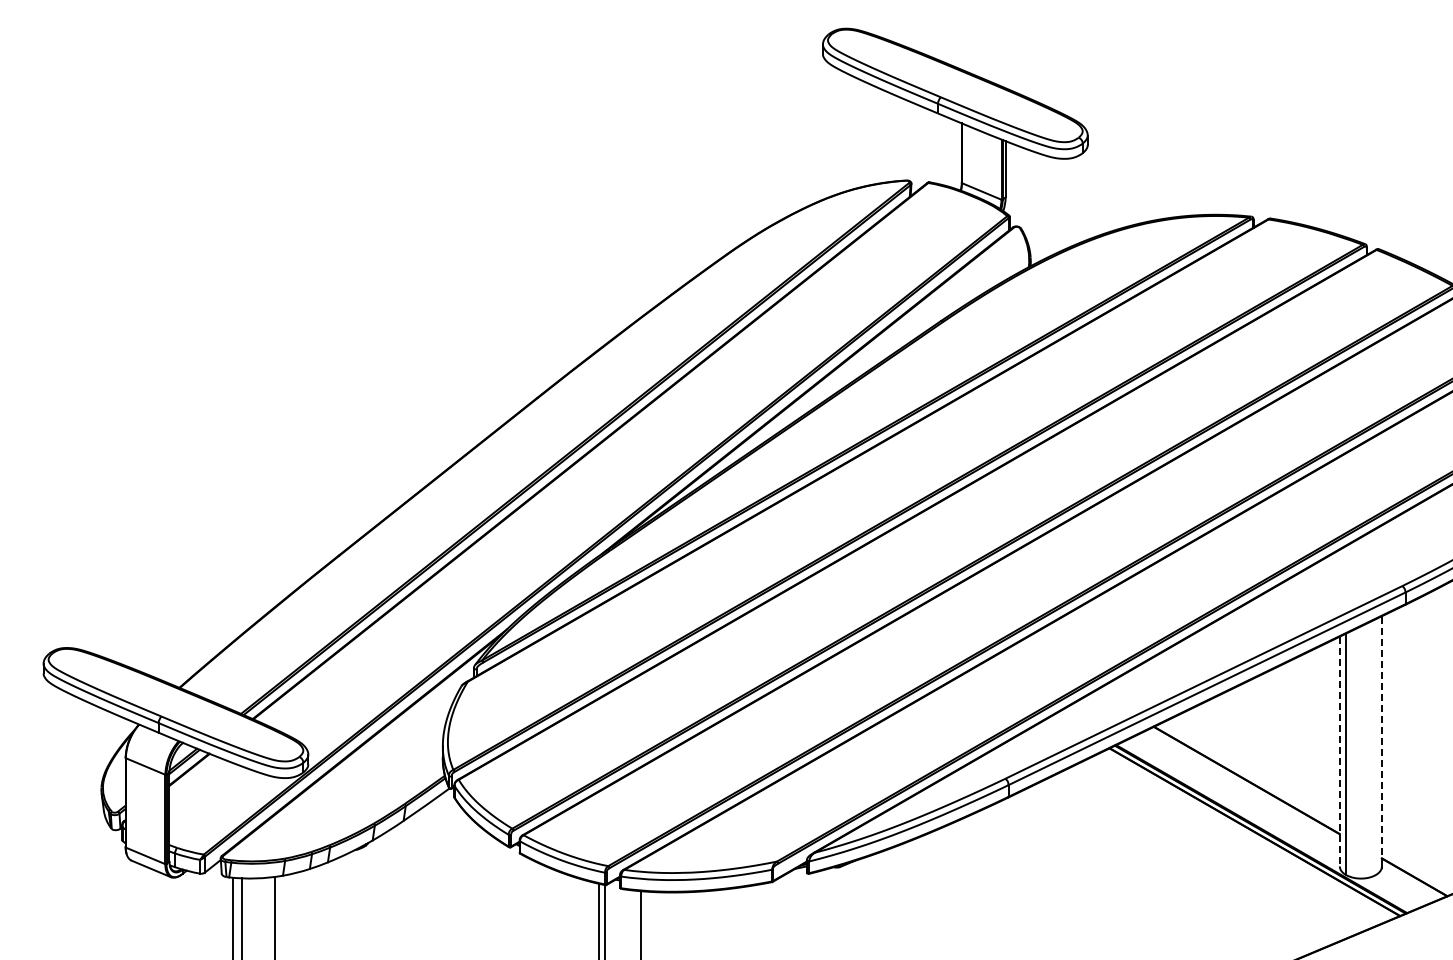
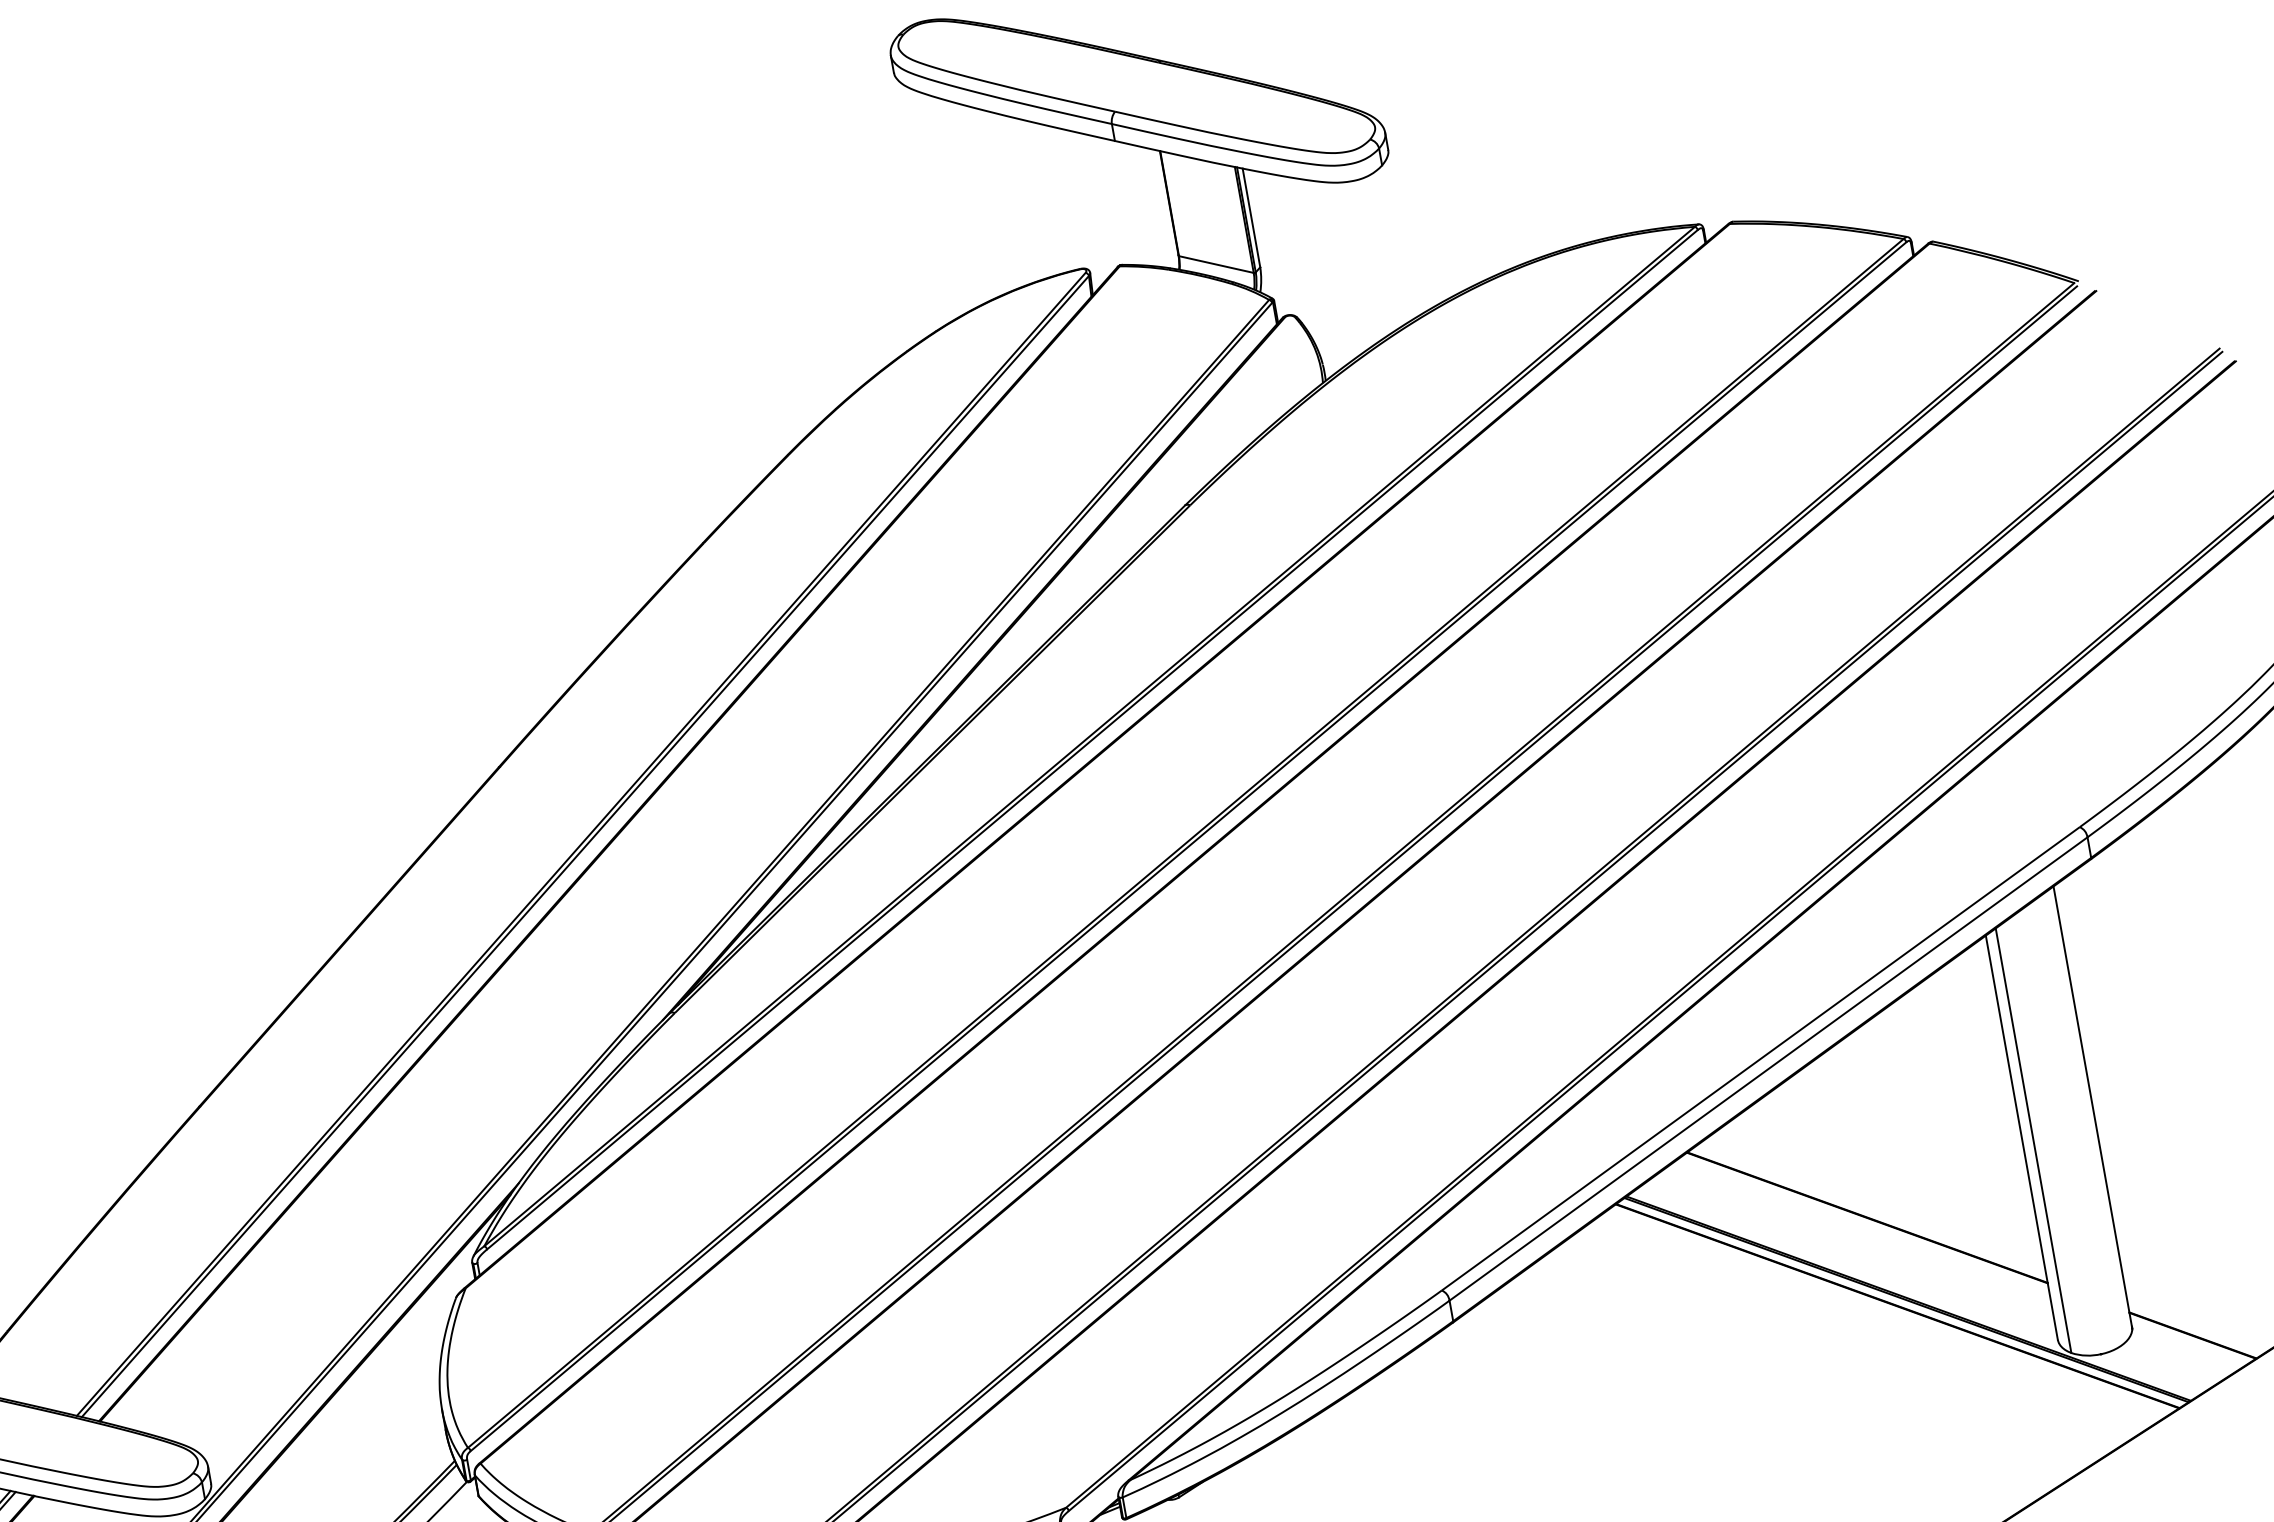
line: (1381, 740) -> (2091, 1105), dashed -> solid
line: (1339, 751) -> (2021, 1137), dashed -> solid

